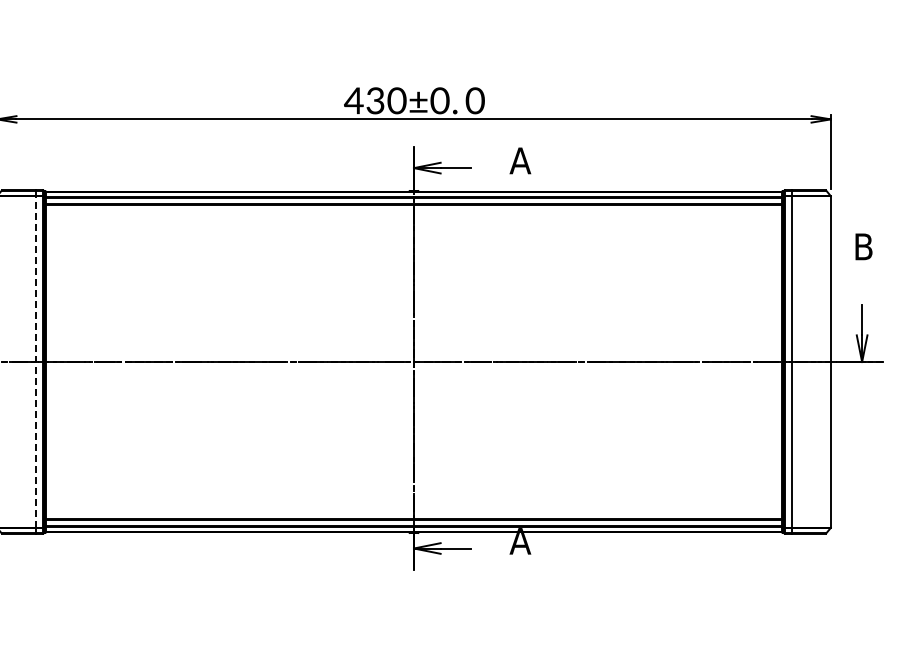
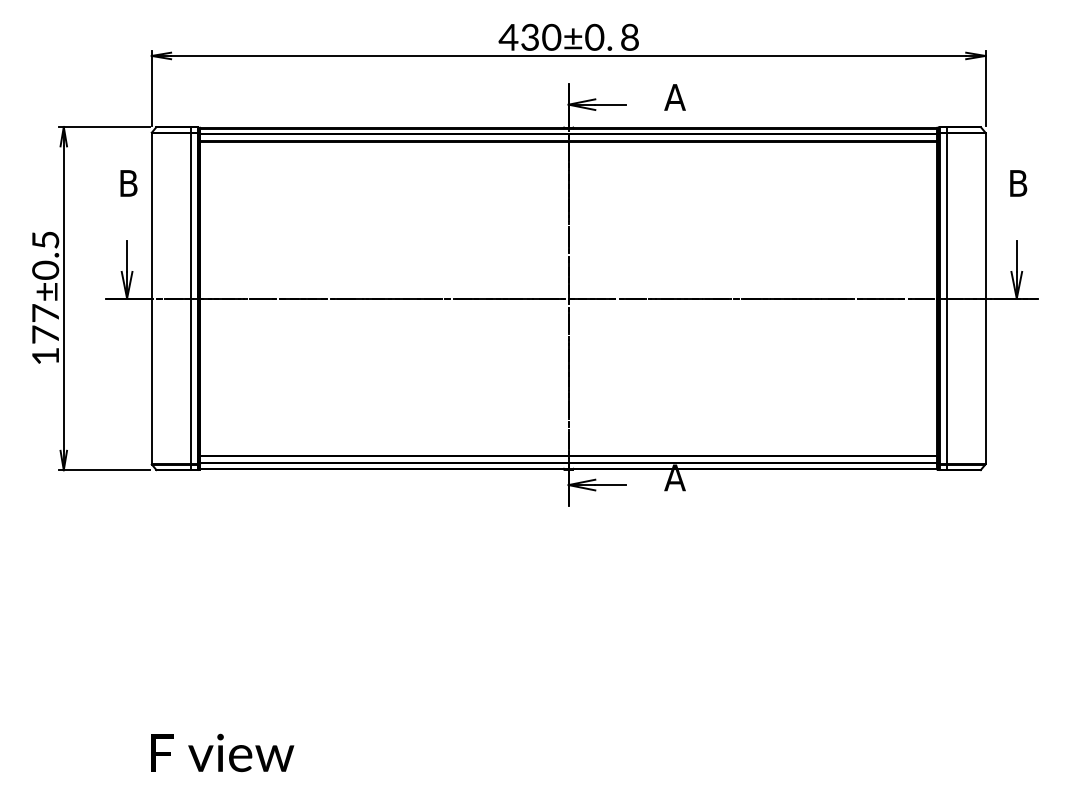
text: (474, 100) -> (629, 37), 0 -> 8
line: (35, 361) -> (190, 298), dashed -> solid

